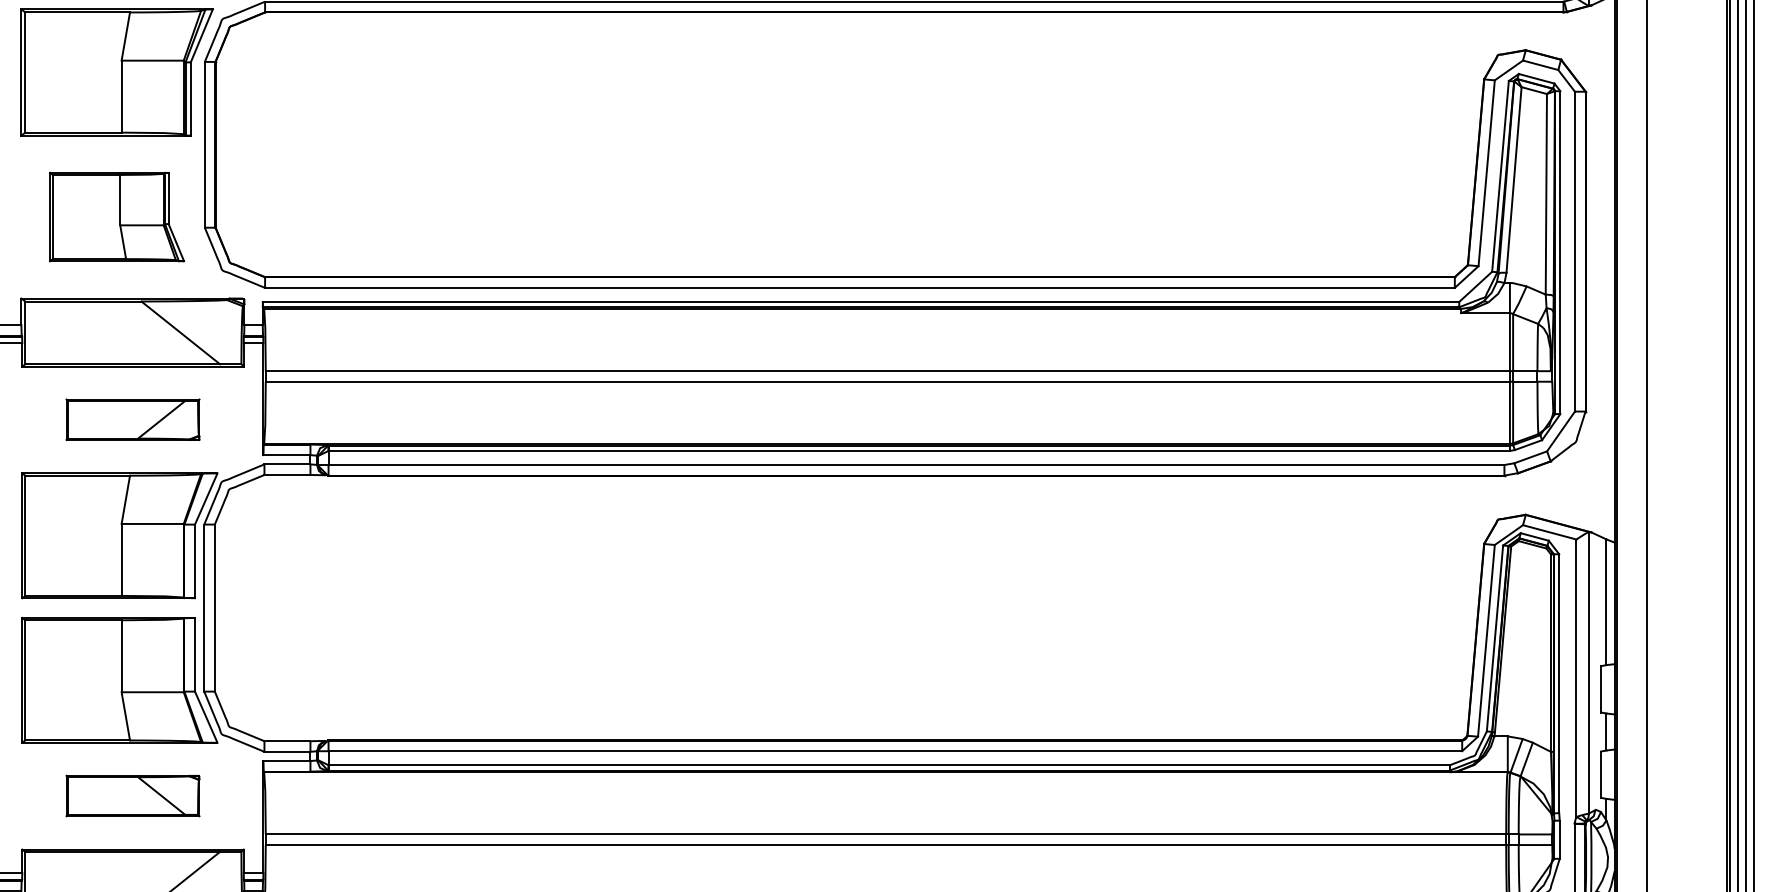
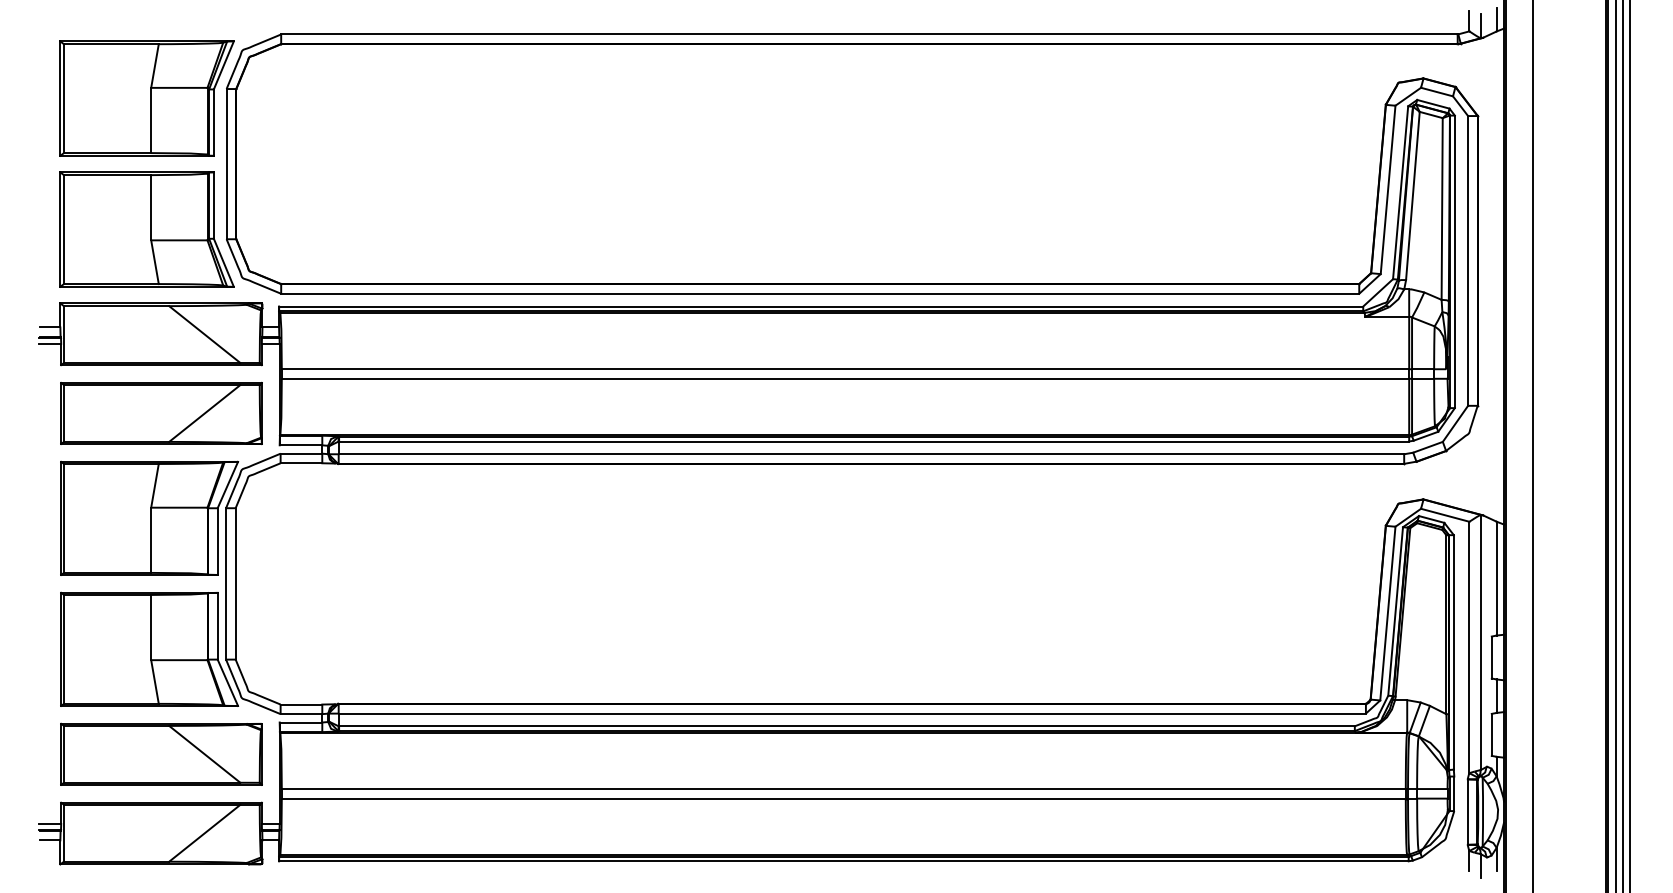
part: (116, 216) -> (146, 229), size x1.43
part: (133, 418) -> (161, 412), size x1.67
part: (133, 795) -> (161, 753), size x1.67

